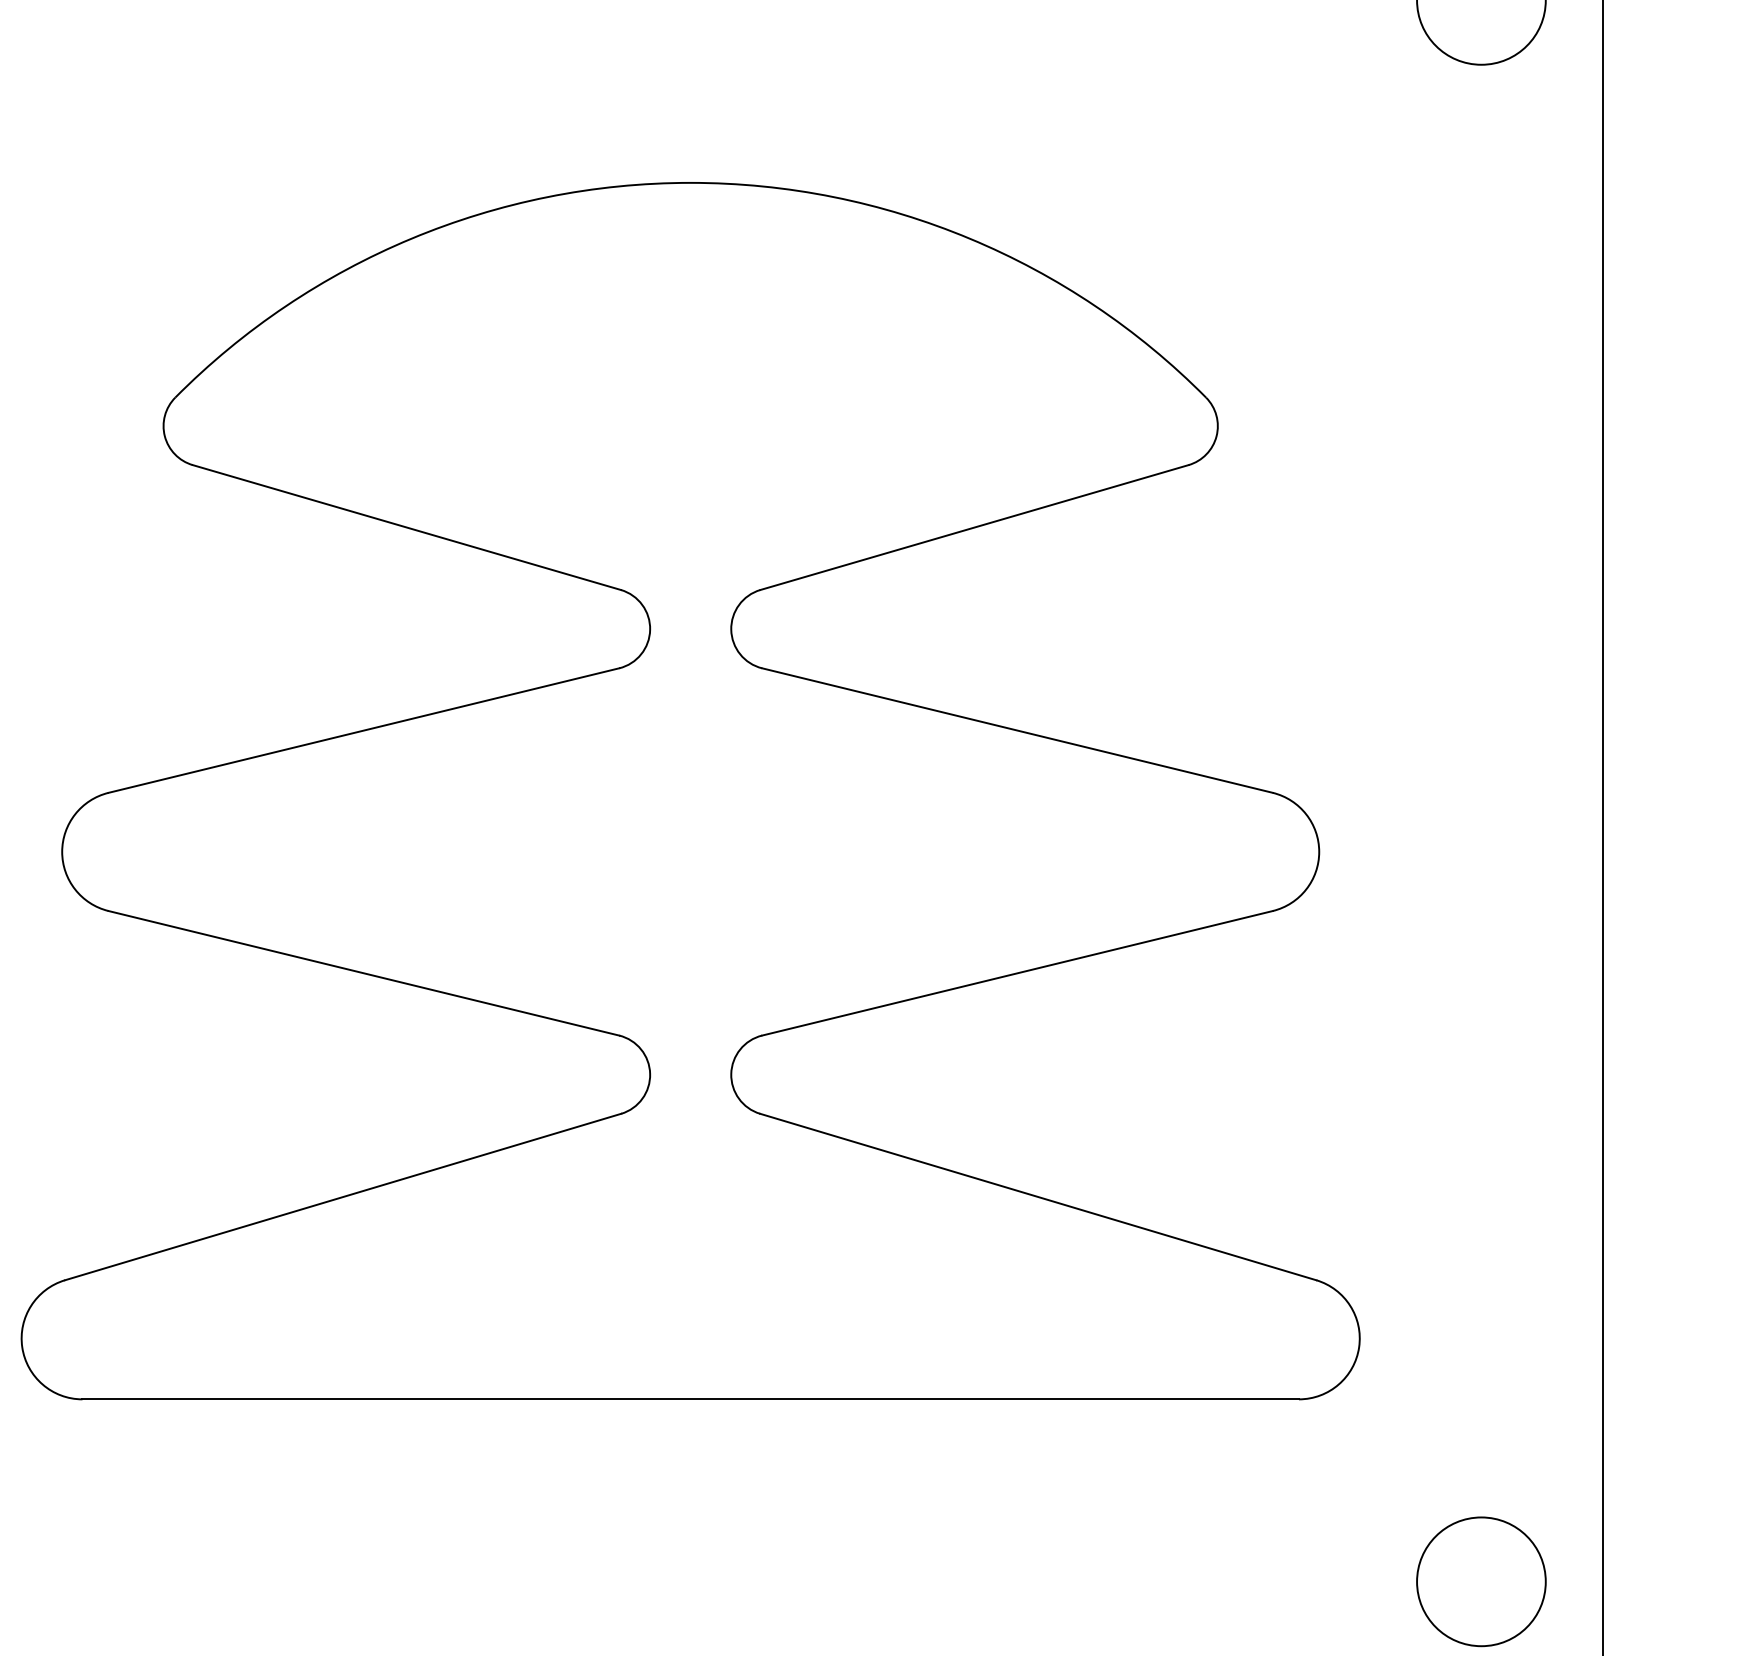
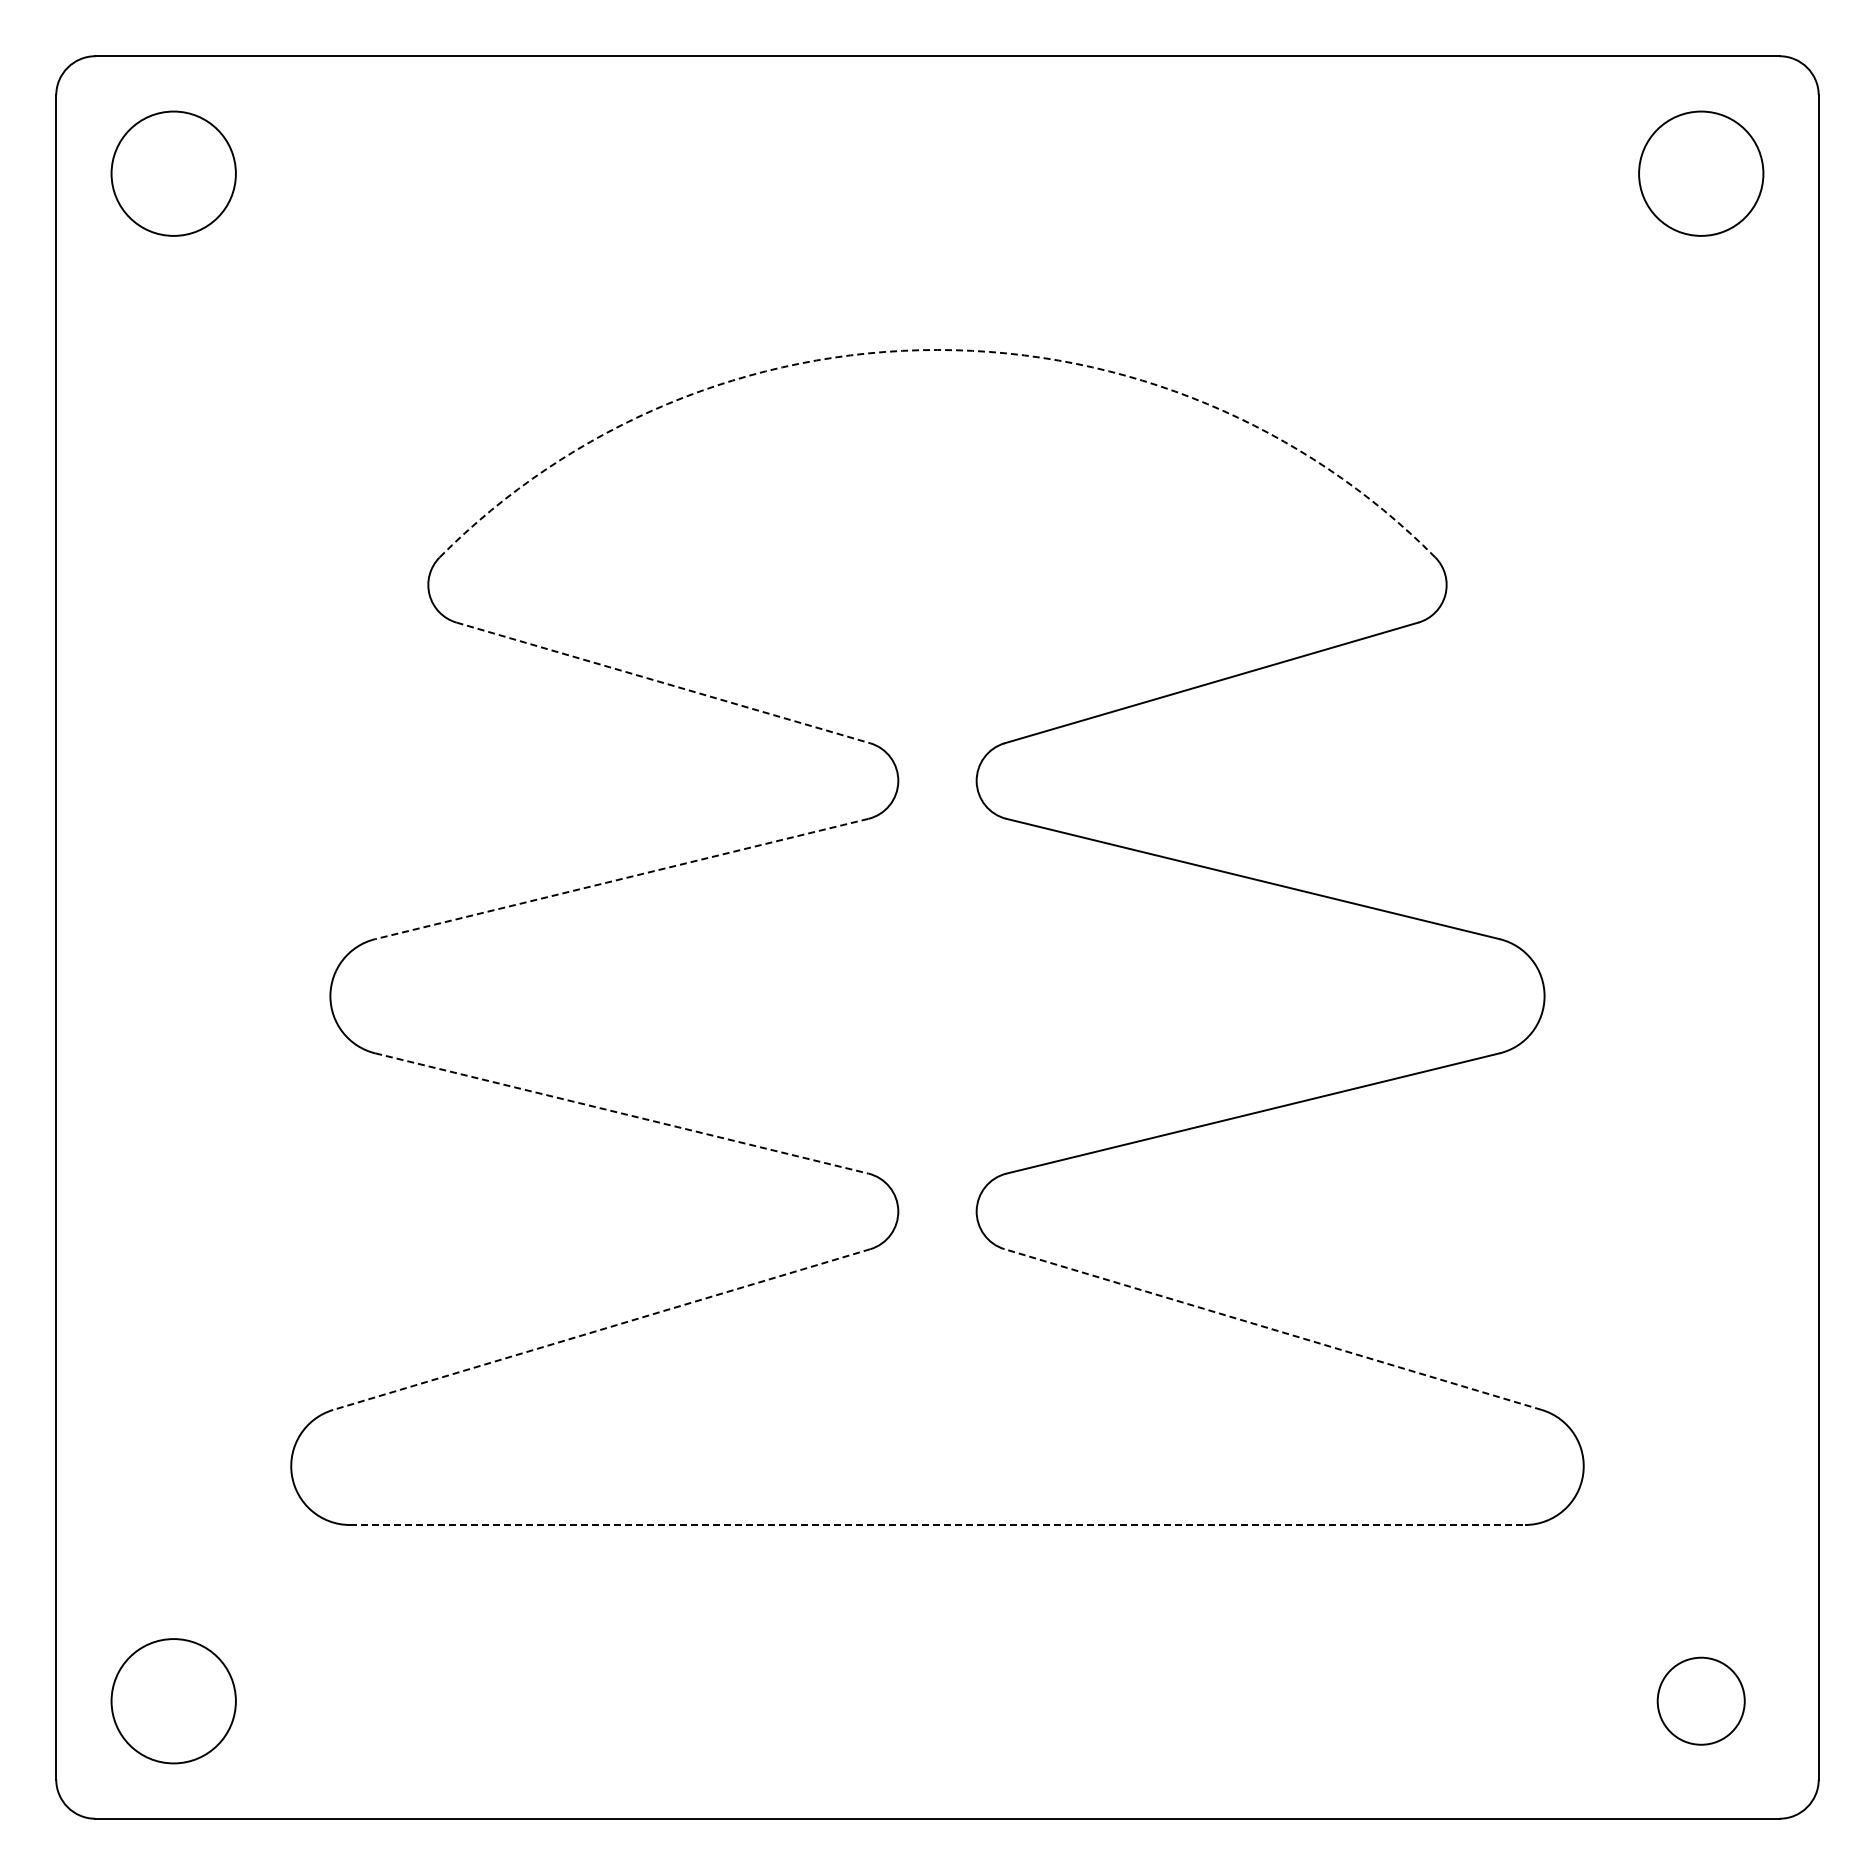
arc: (690, 183) -> (937, 350), solid -> dashed
line: (407, 528) -> (663, 683), solid -> dashed
line: (363, 731) -> (621, 879), solid -> dashed
line: (363, 973) -> (621, 1113), solid -> dashed
line: (342, 1196) -> (601, 1329), solid -> dashed
line: (1037, 1196) -> (1272, 1329), solid -> dashed
line: (691, 1399) -> (938, 1525), solid -> dashed
circle: (1481, 1582) -> (1701, 1701), size x0.7

